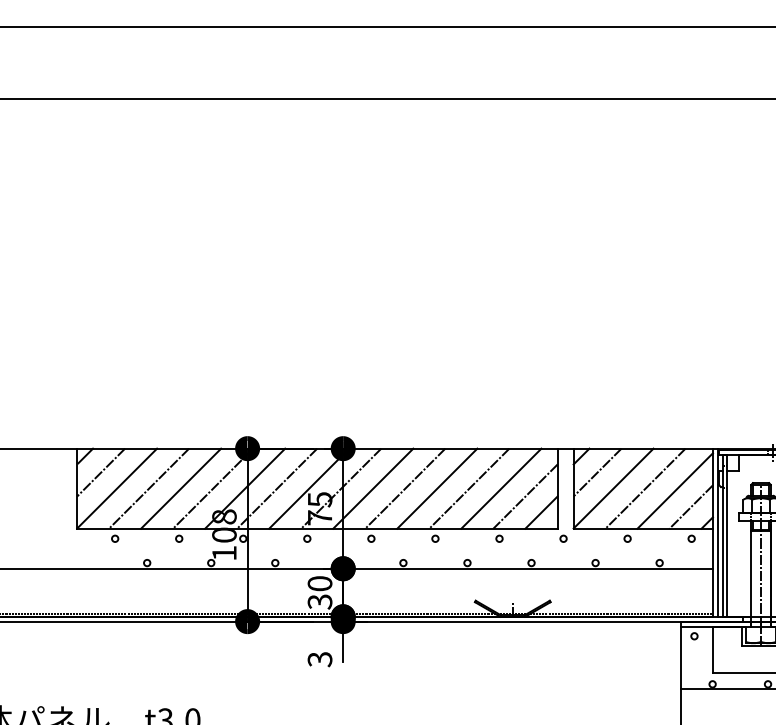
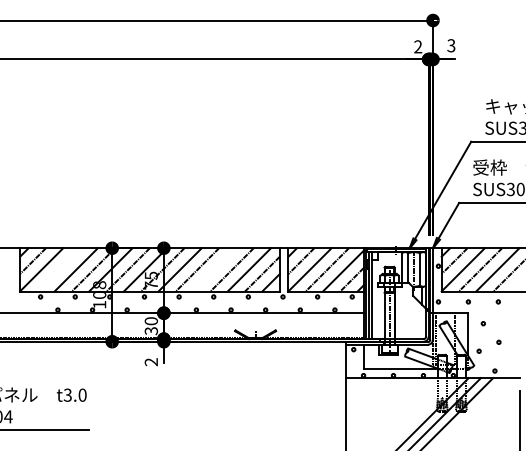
line: (148, 487) -> (58, 269), removed
line: (436, 487) -> (214, 269), removed
text: (320, 660) -> (151, 362), 3 -> 2

